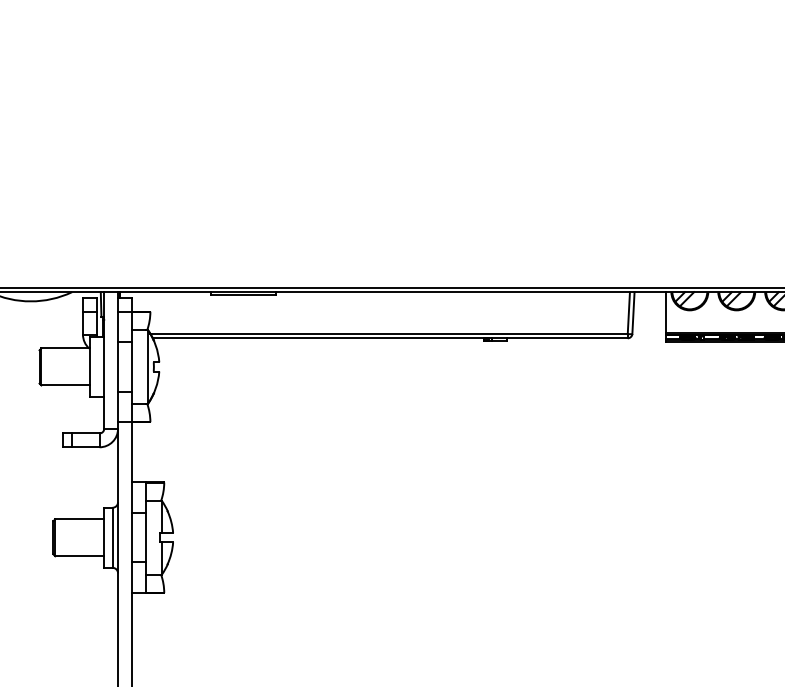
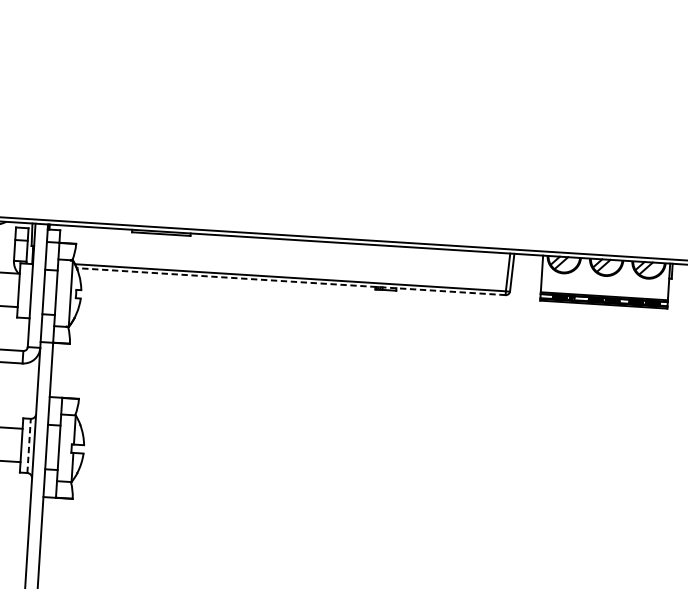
line: (390, 338) -> (291, 281), solid -> dashed
line: (112, 537) -> (29, 445), solid -> dashed

